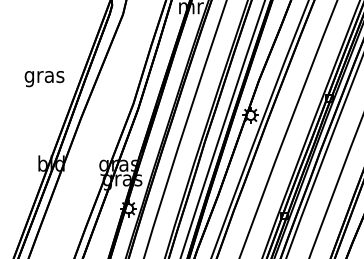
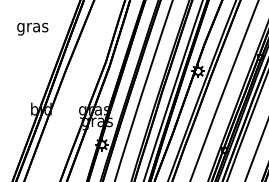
text: (44, 79) -> (32, 29), moved

